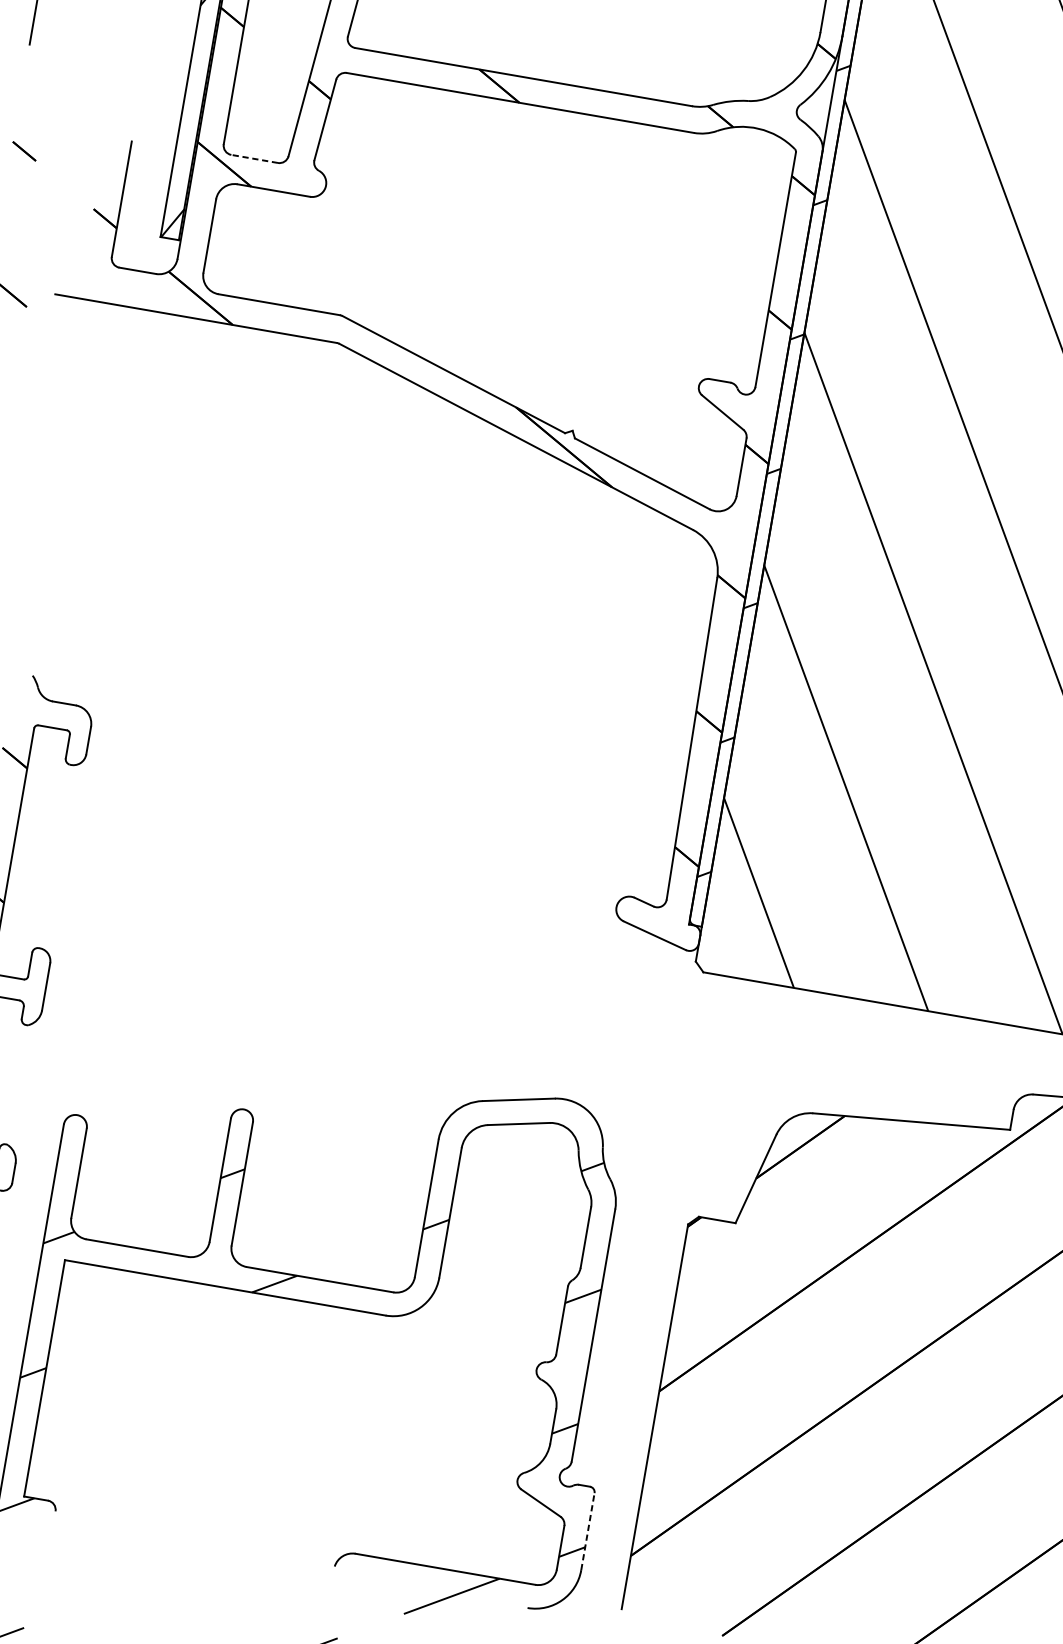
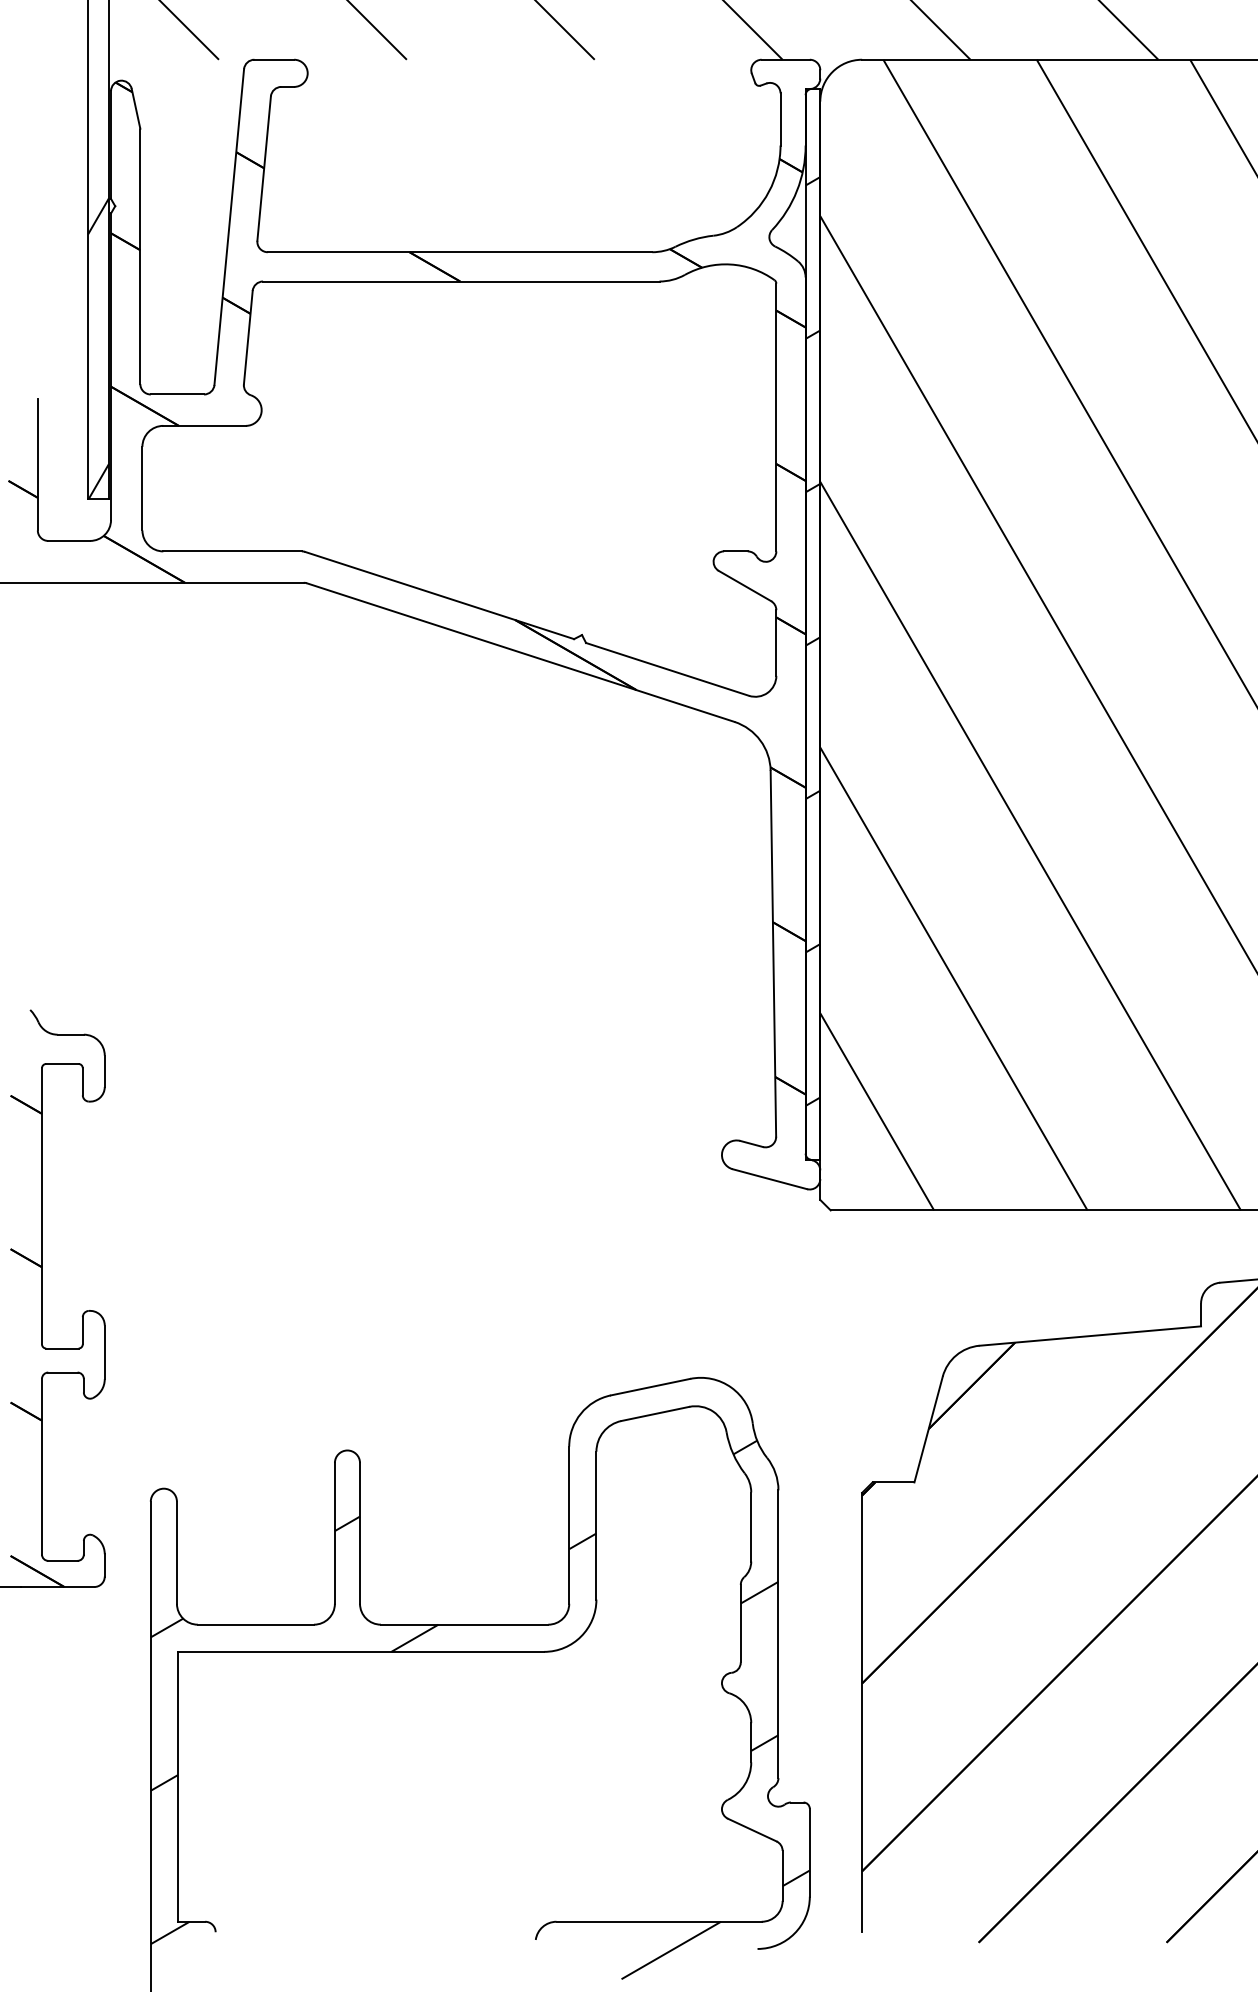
line: (254, 158) -> (177, 394), dashed -> solid
line: (587, 1531) -> (809, 1852), dashed -> solid

